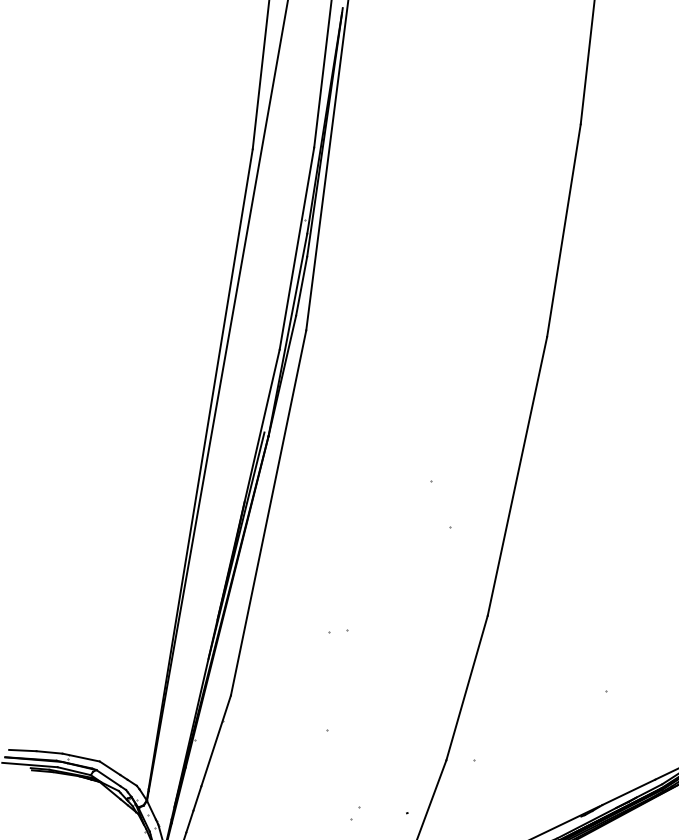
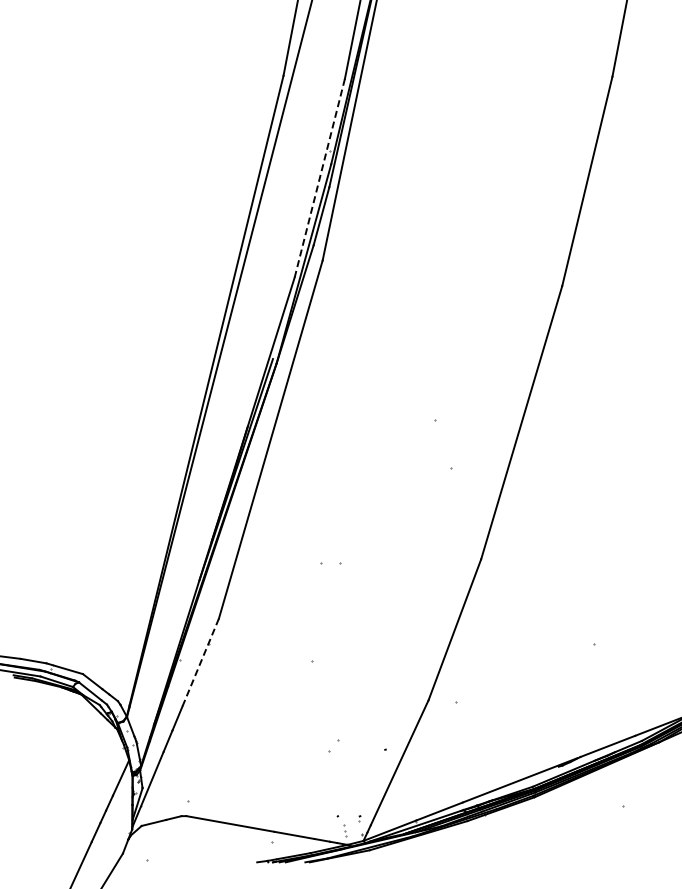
line: (296, 248) -> (319, 178), solid -> dashed
line: (216, 740) -> (200, 662), solid -> dashed

